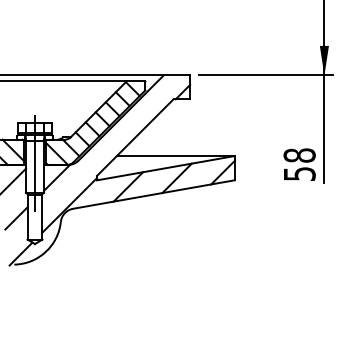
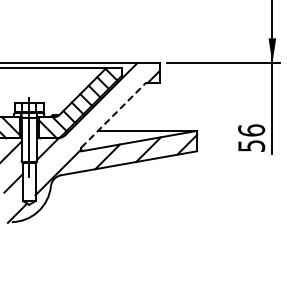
line: (135, 137) -> (113, 115), solid -> dashed
text: (299, 155) -> (251, 130), 58 -> 56

